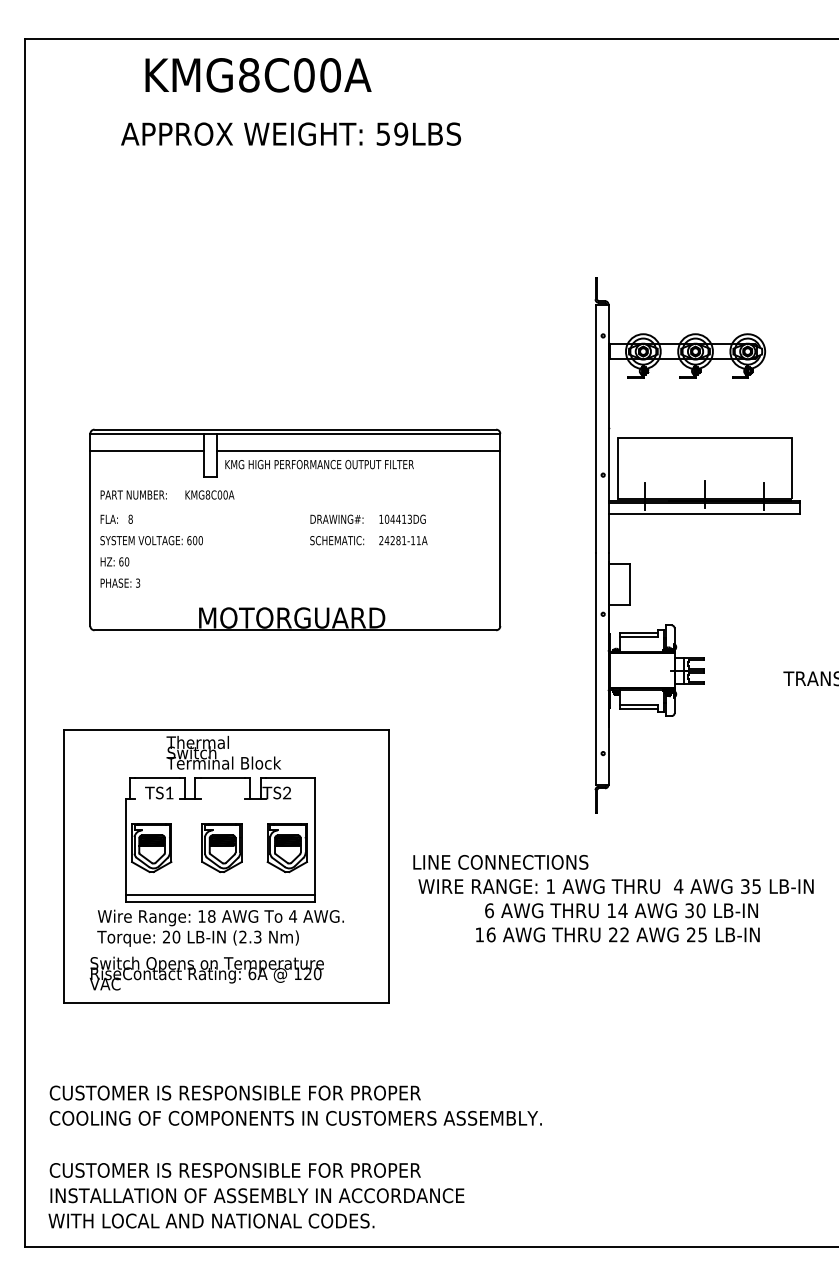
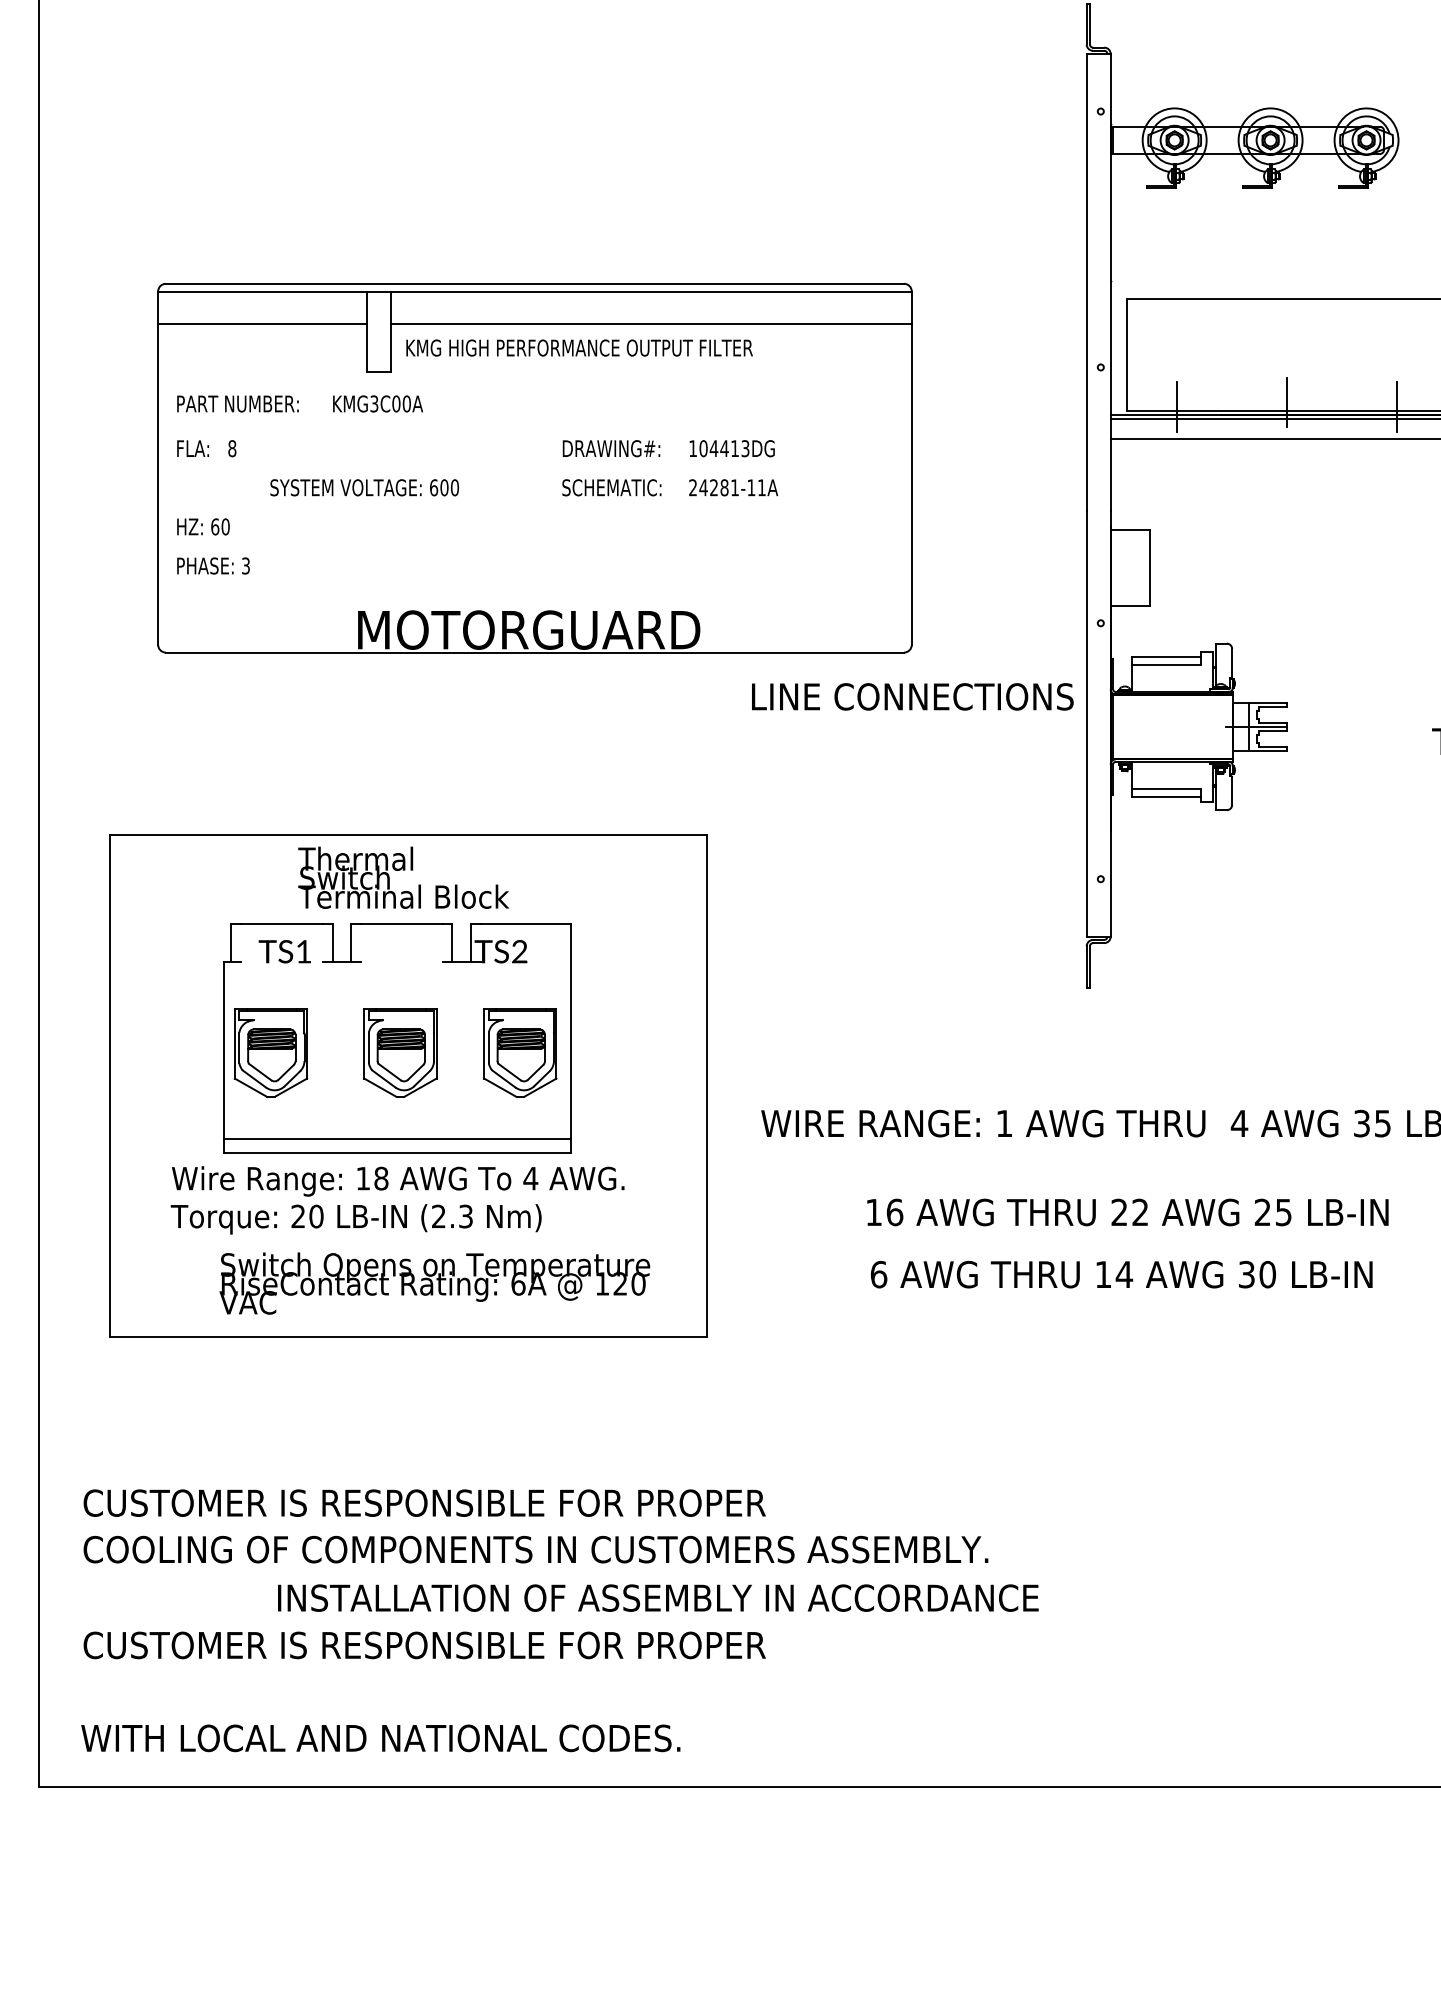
text: (207, 494) -> (373, 403), KMG8C00A -> KMG3C00A
text: (151, 540) -> (364, 487), moved
text: (500, 862) -> (912, 697), moved
text: (621, 910) -> (1121, 1274), moved
text: (206, 973) -> (434, 1283), moved
text: (257, 1195) -> (658, 1597), moved

